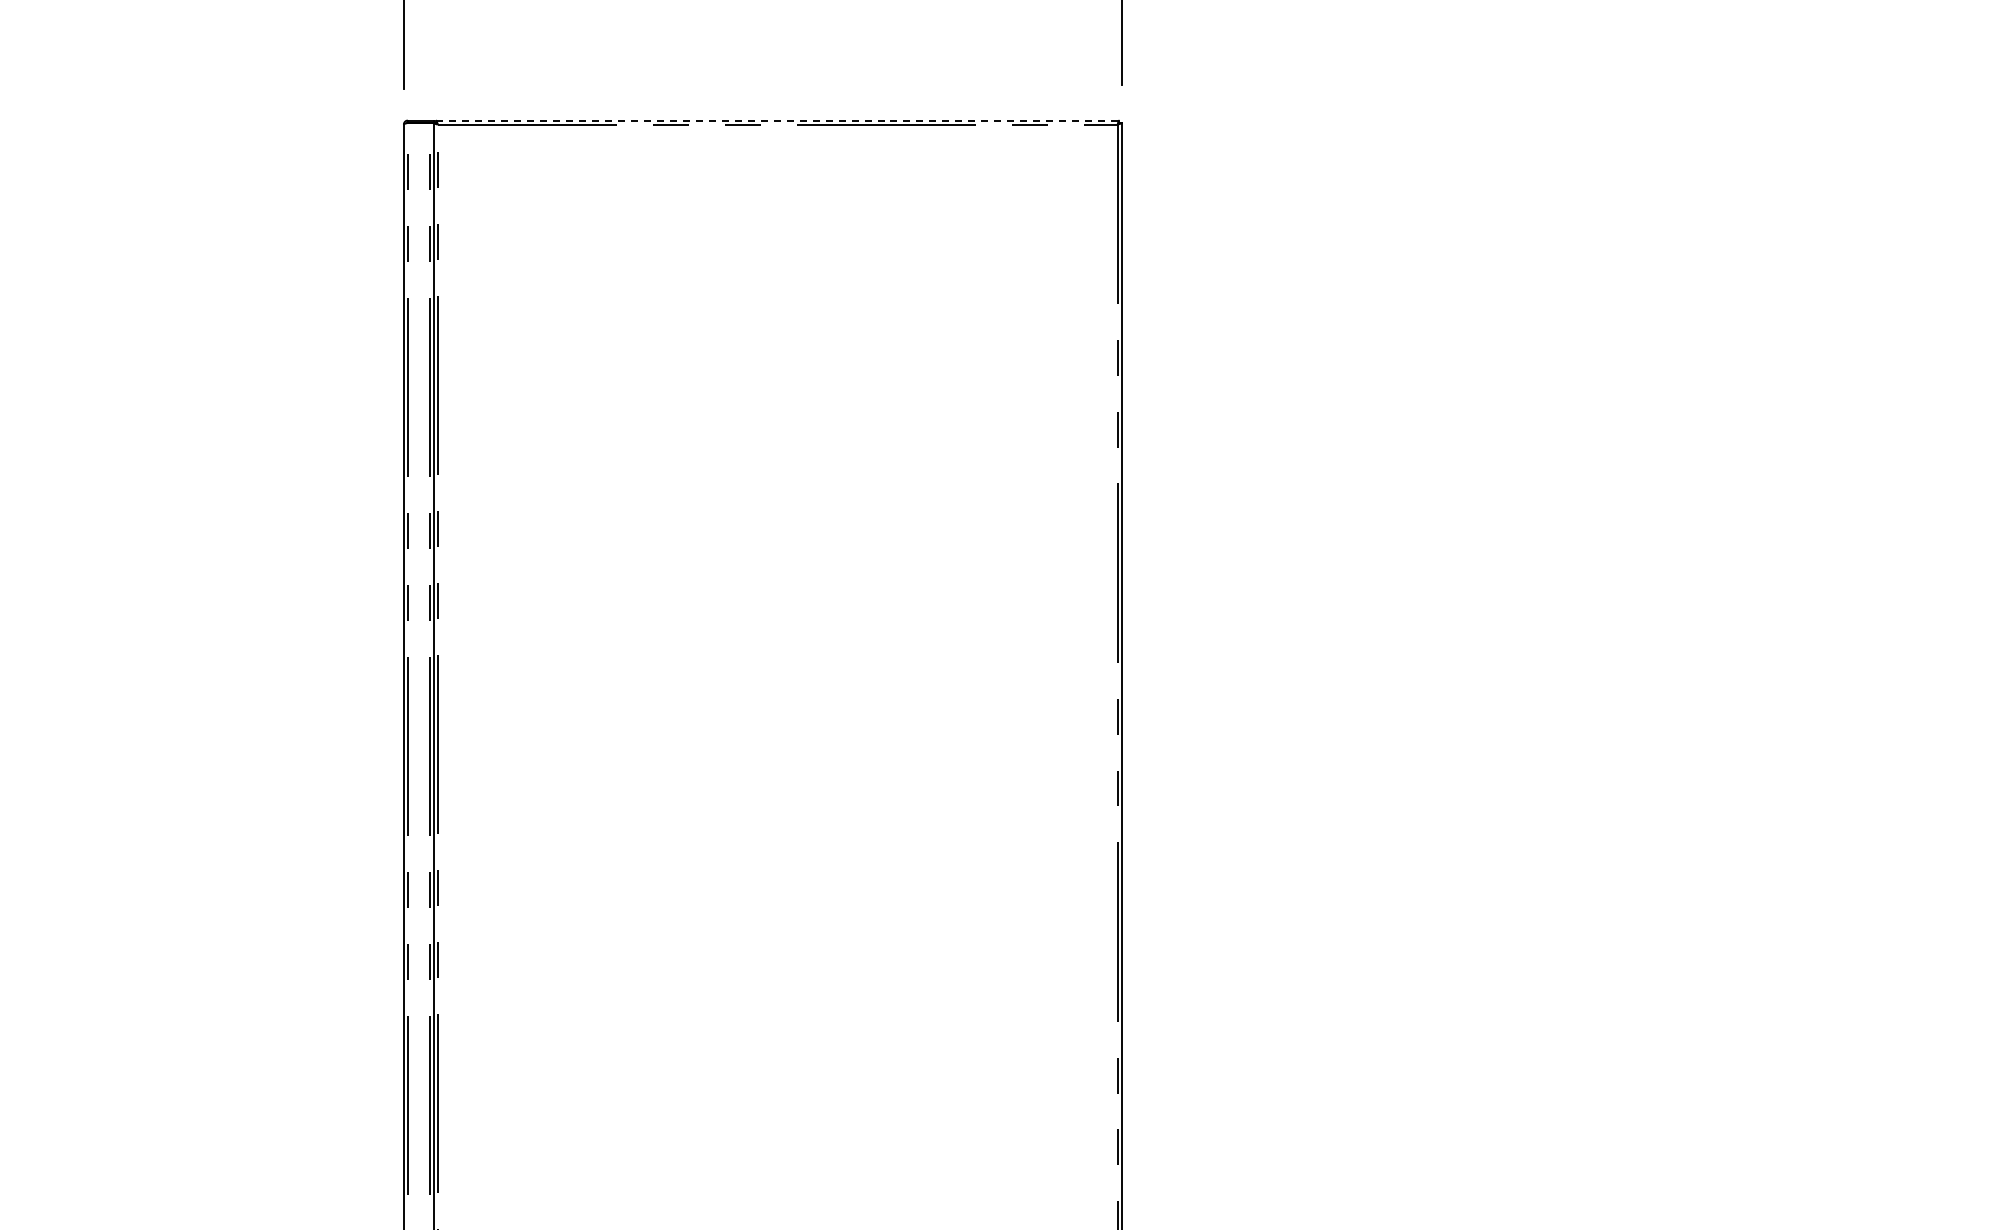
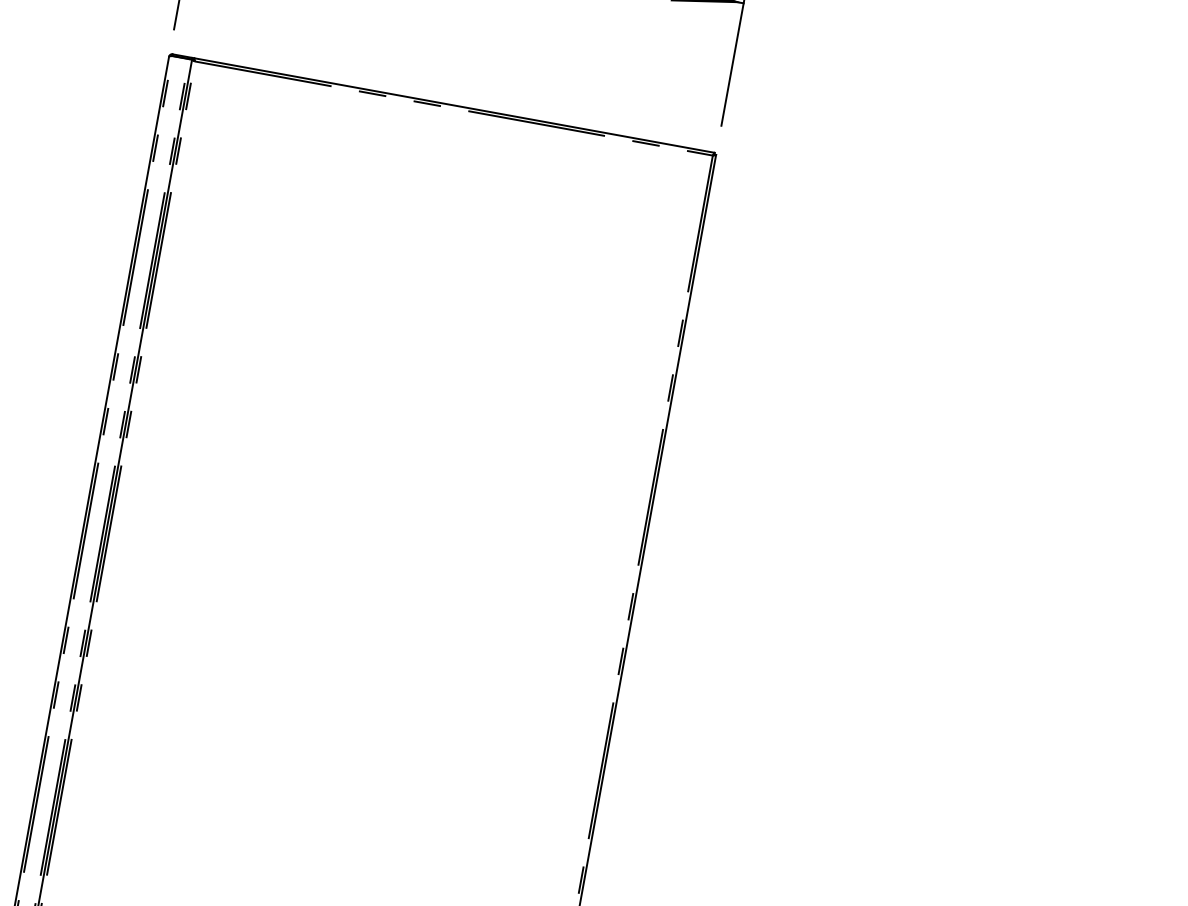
line: (777, 120) -> (454, 105), dashed -> solid

